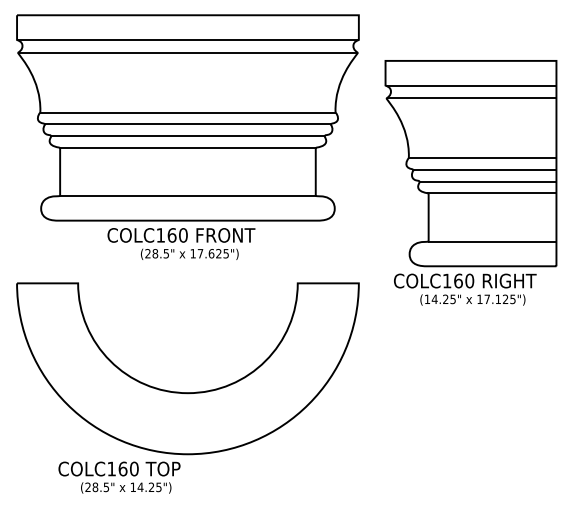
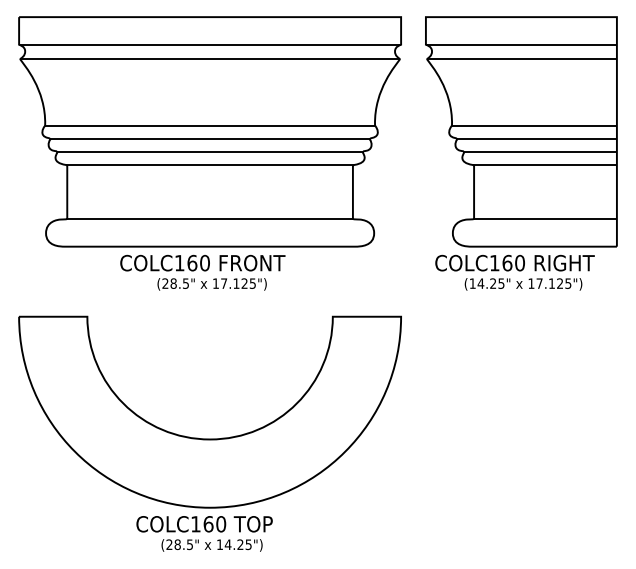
part: (471, 182) -> (521, 153), moved
text: (211, 253) -> (236, 283), 17.625") -> 17.125")
text: (119, 477) -> (204, 533), moved

